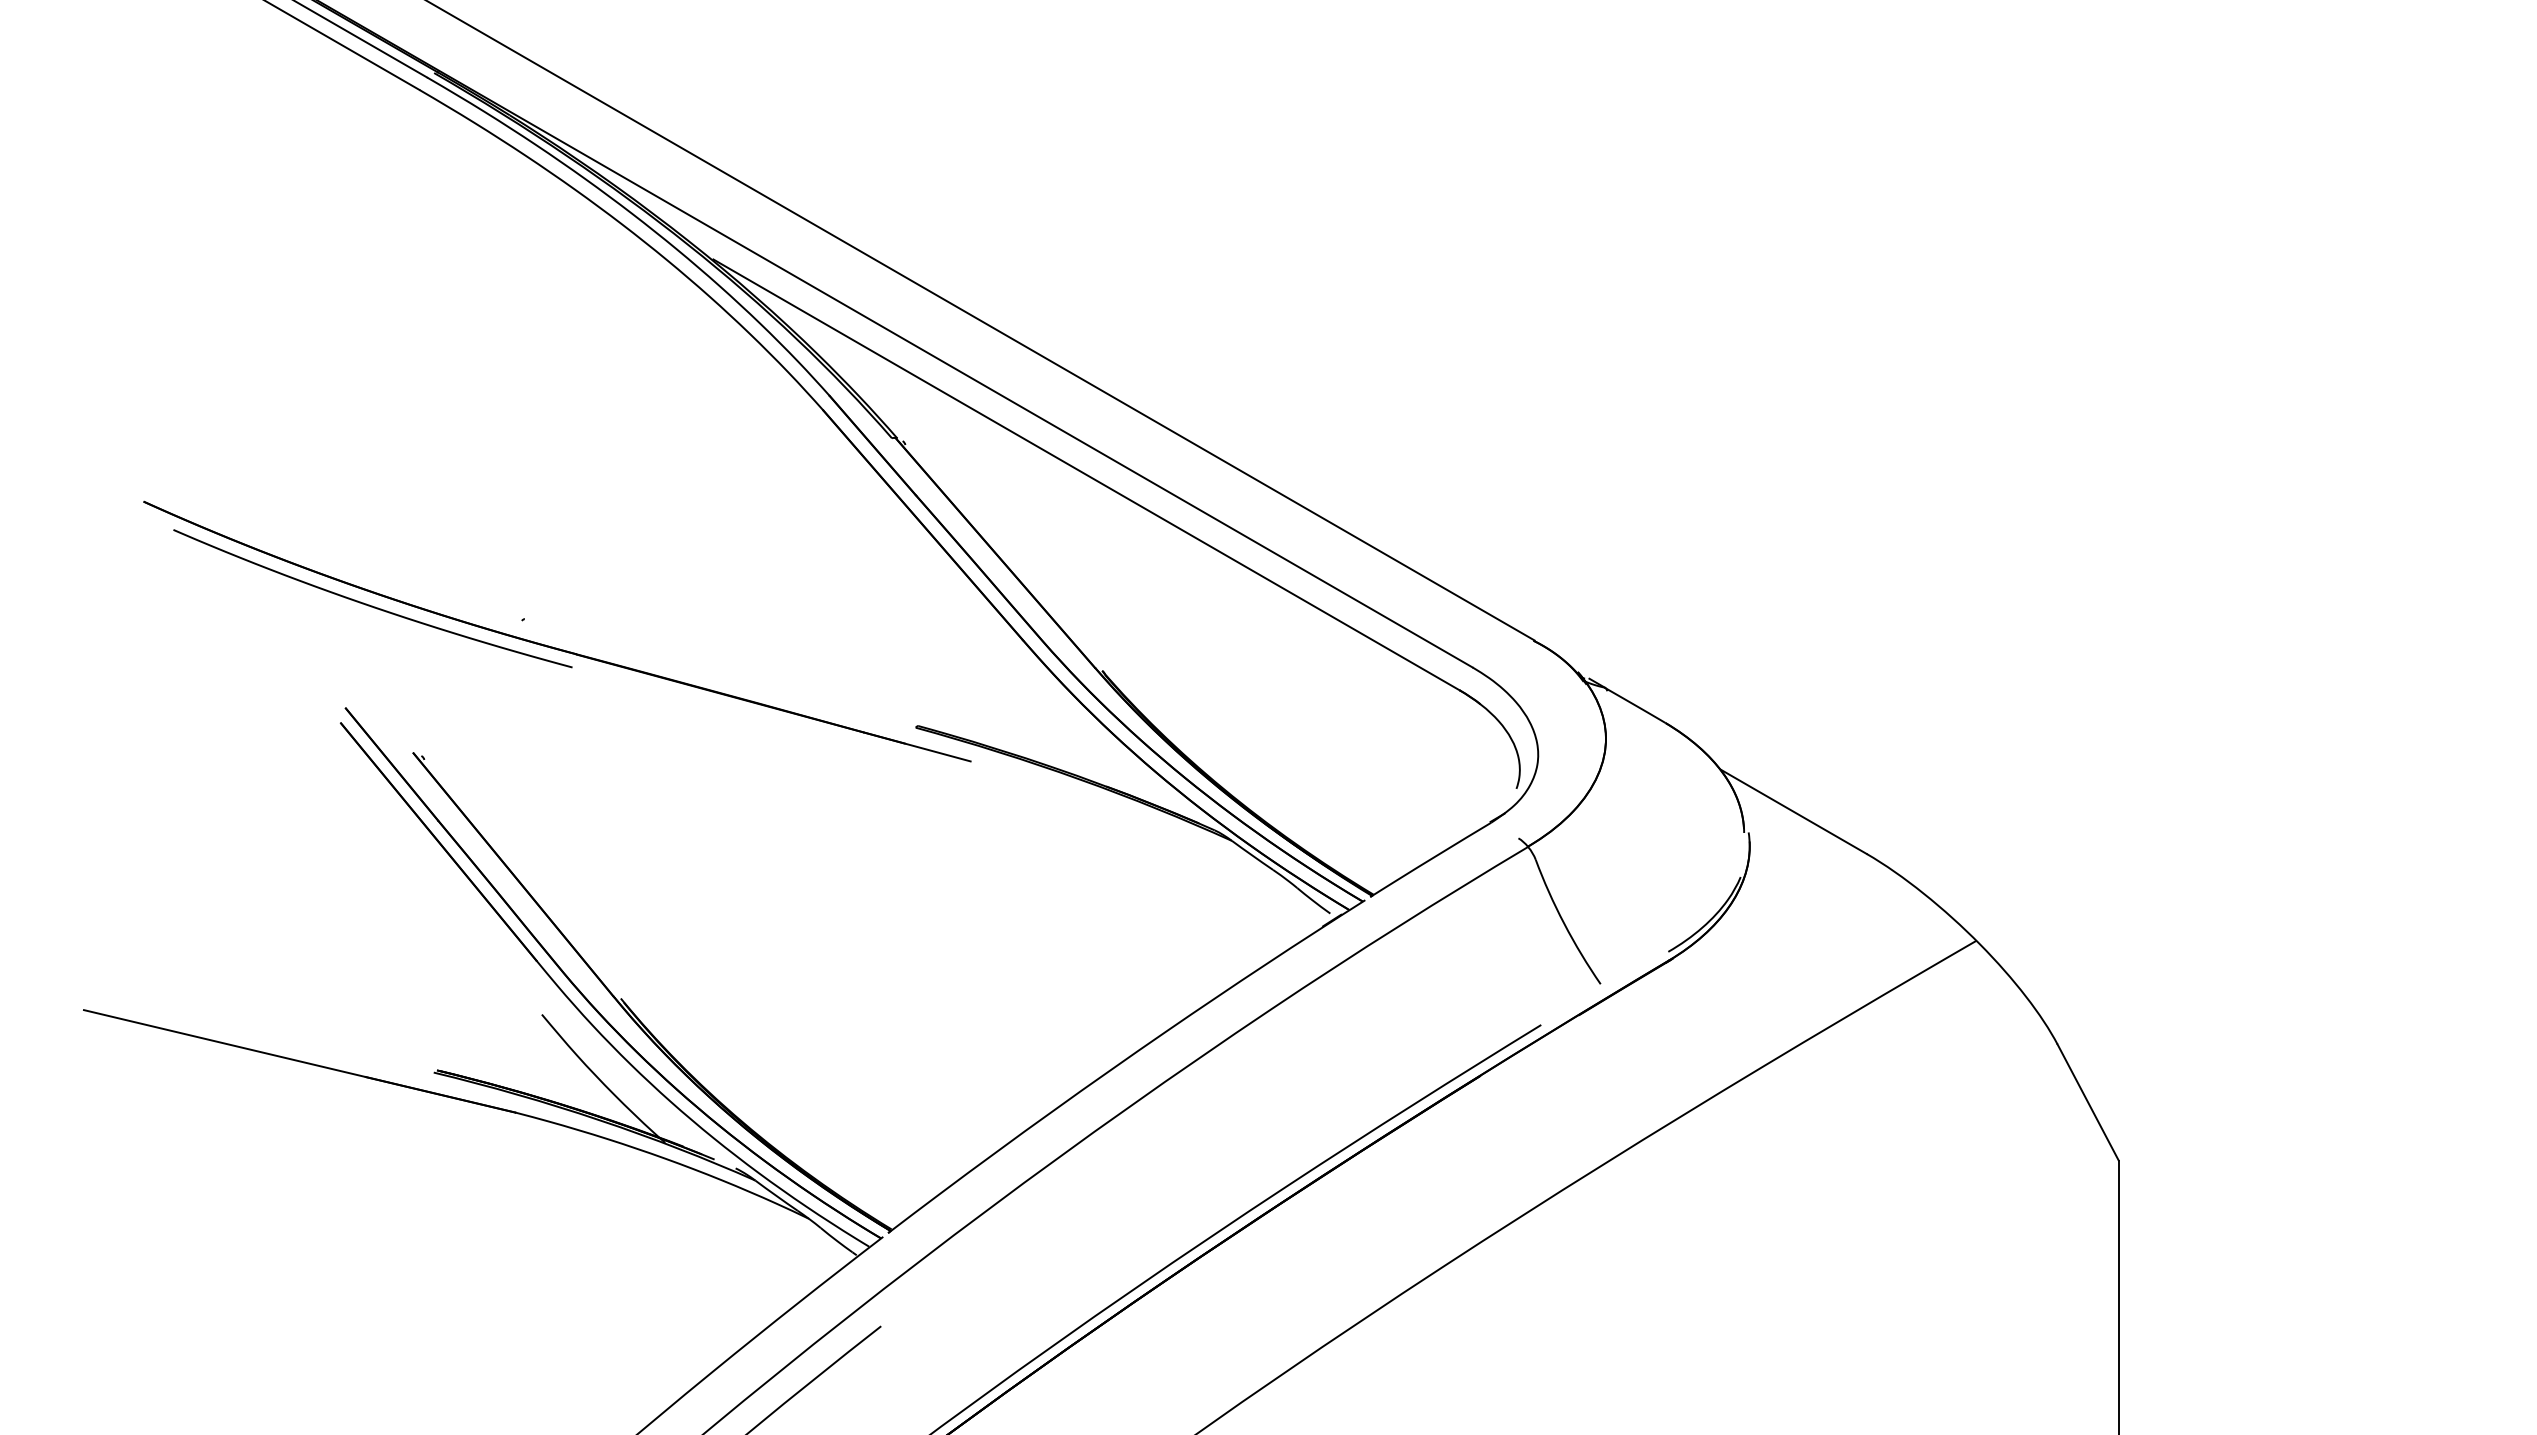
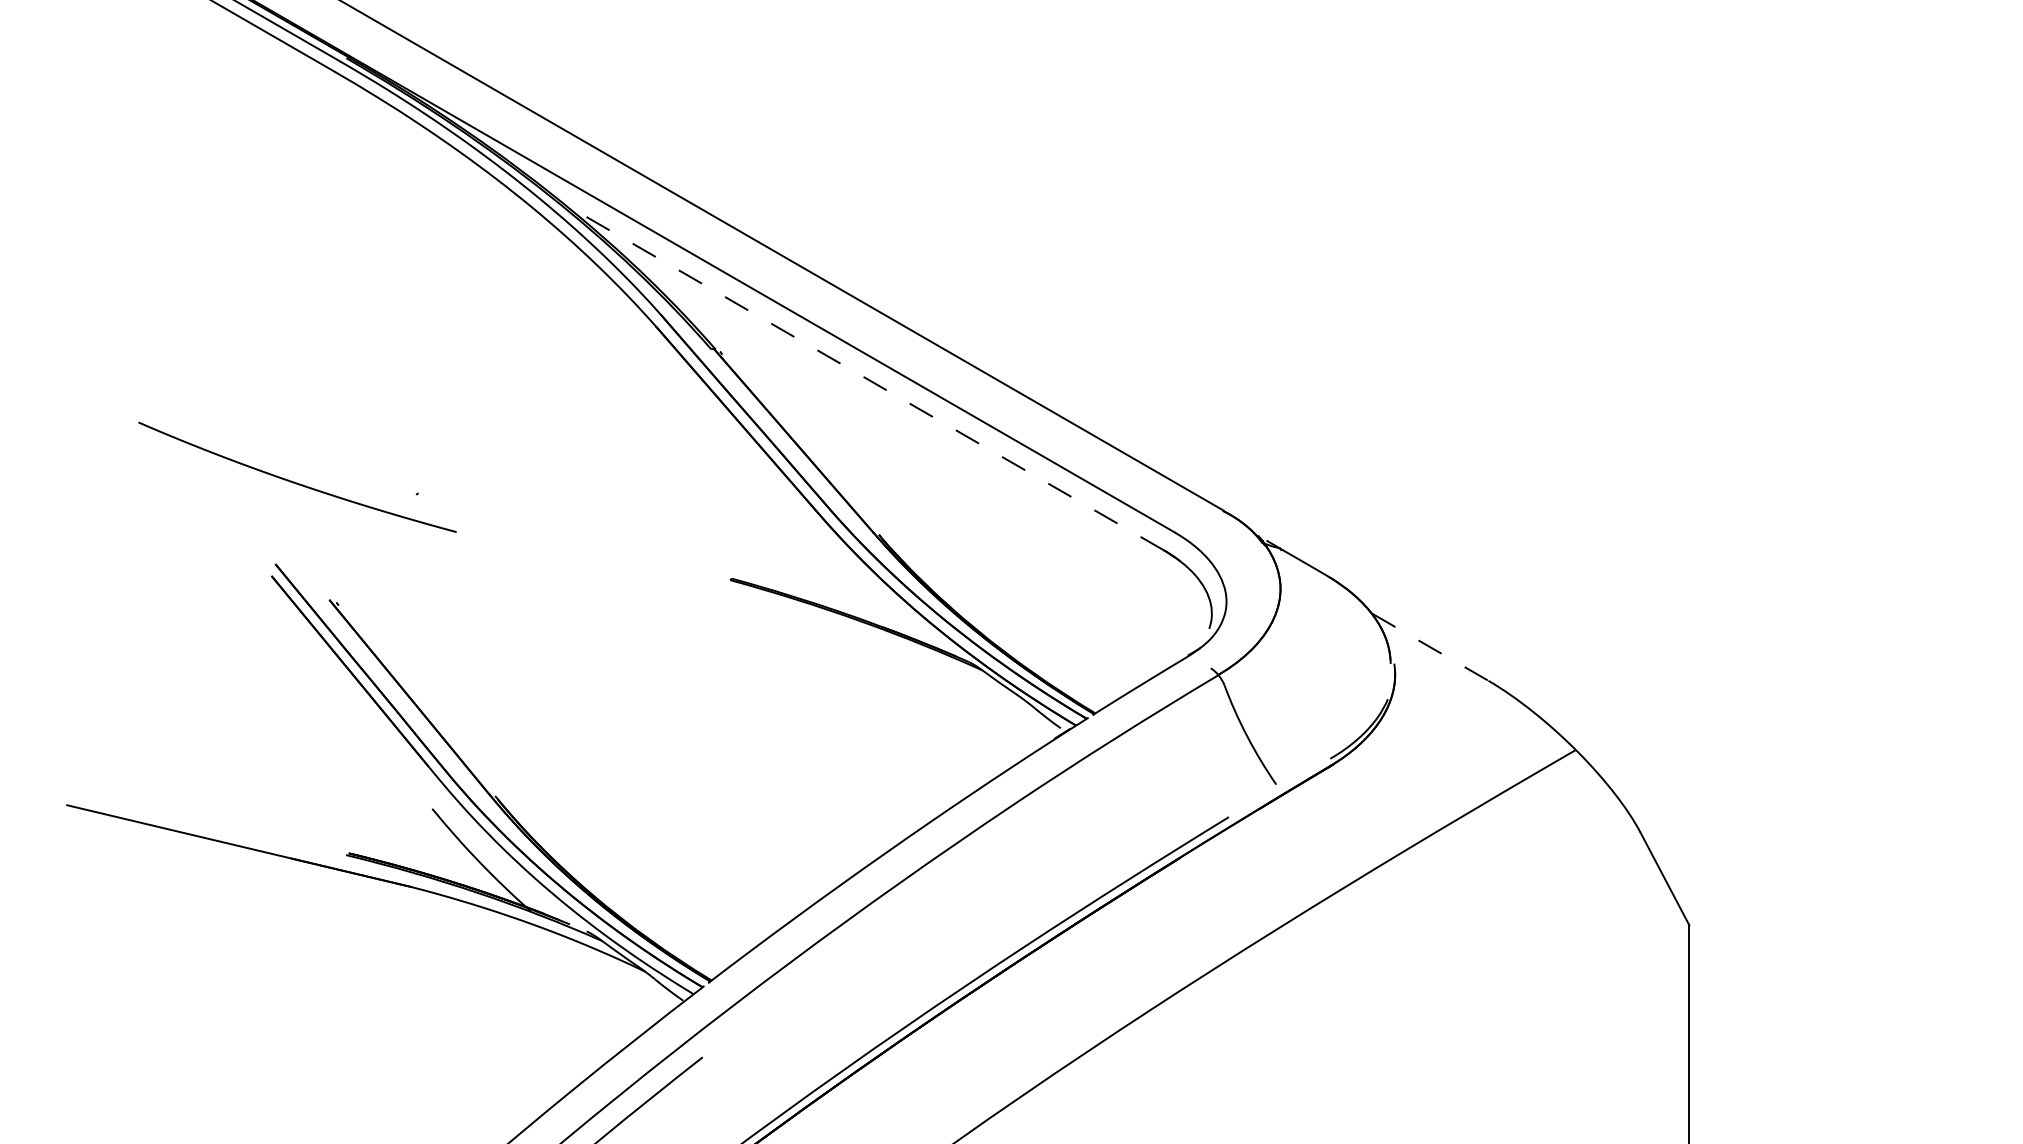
line: (1086, 474) -> (866, 378), solid -> dashed
part: (552, 646) -> (440, 515), removed
line: (1794, 812) -> (1430, 647), solid -> dashed

